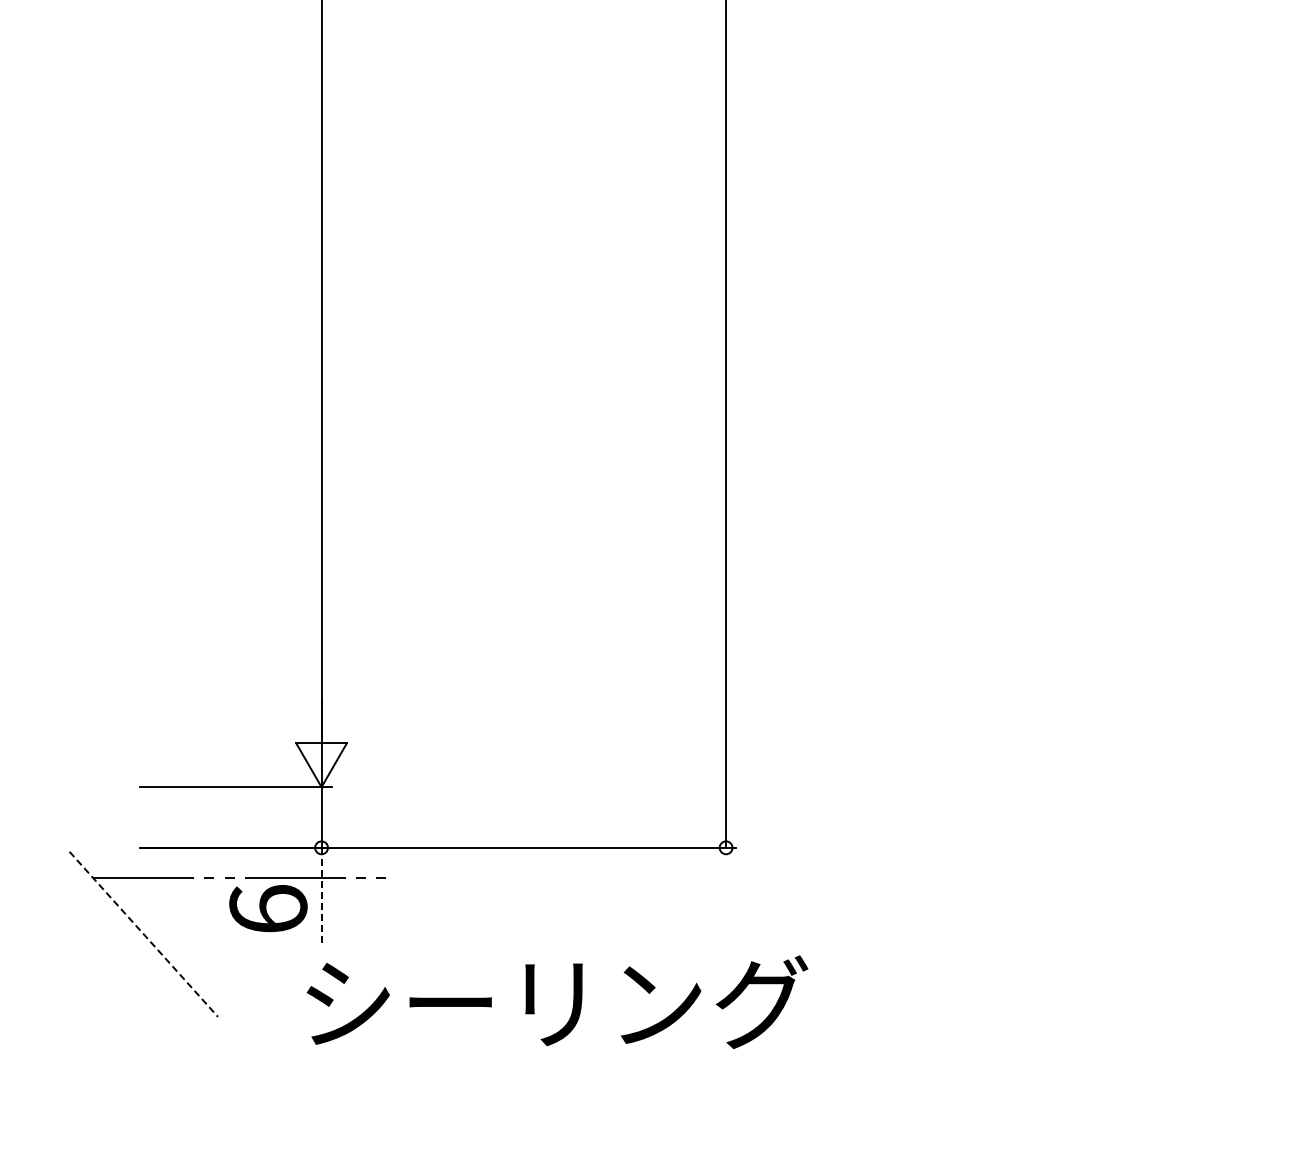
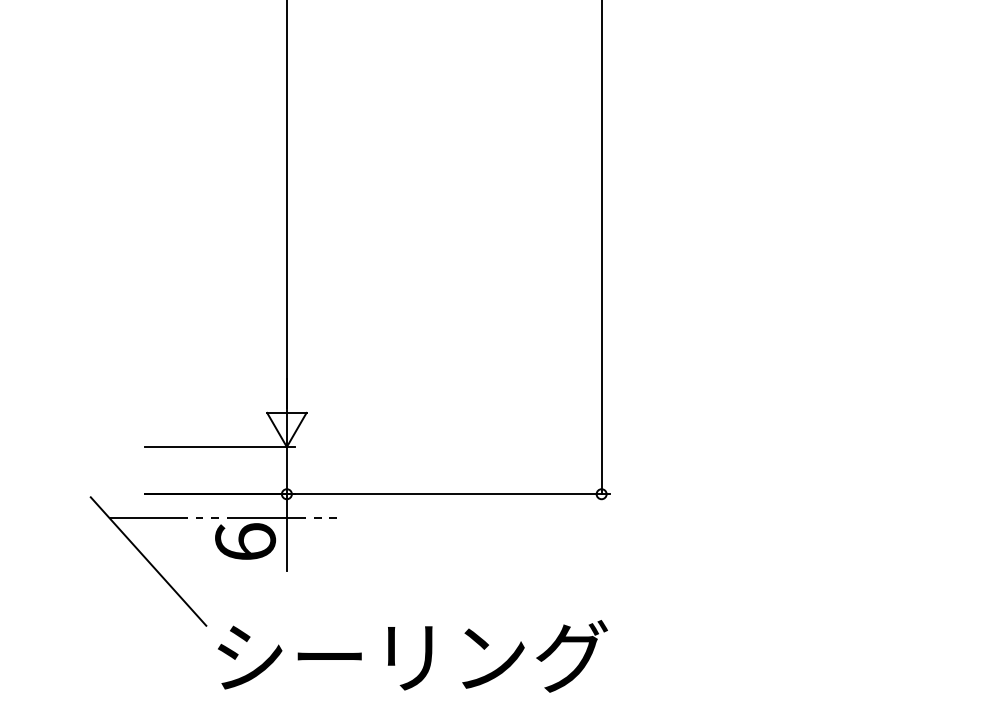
line: (321, 897) -> (286, 532), dashed -> solid
line: (144, 934) -> (149, 561), dashed -> solid
text: (557, 1001) -> (412, 655), moved

